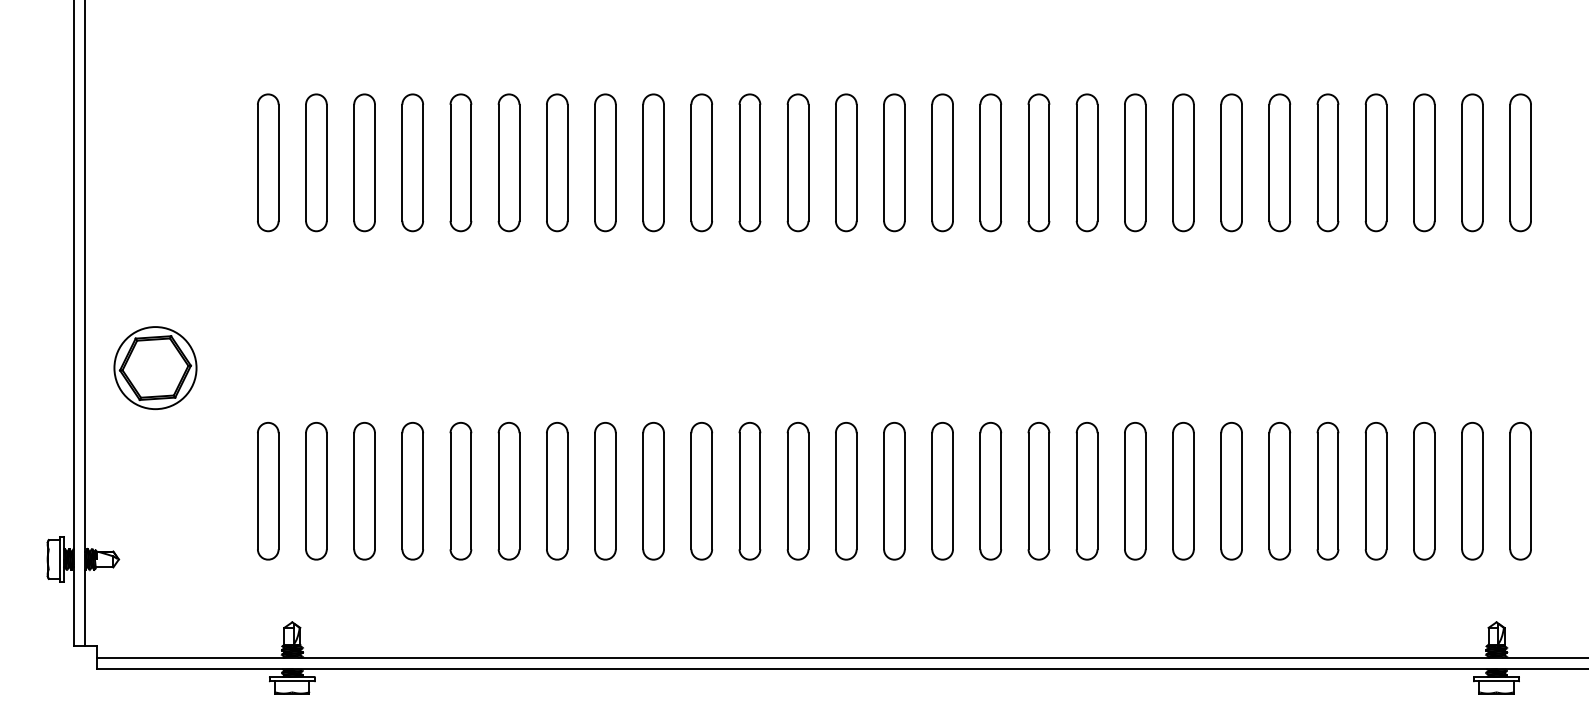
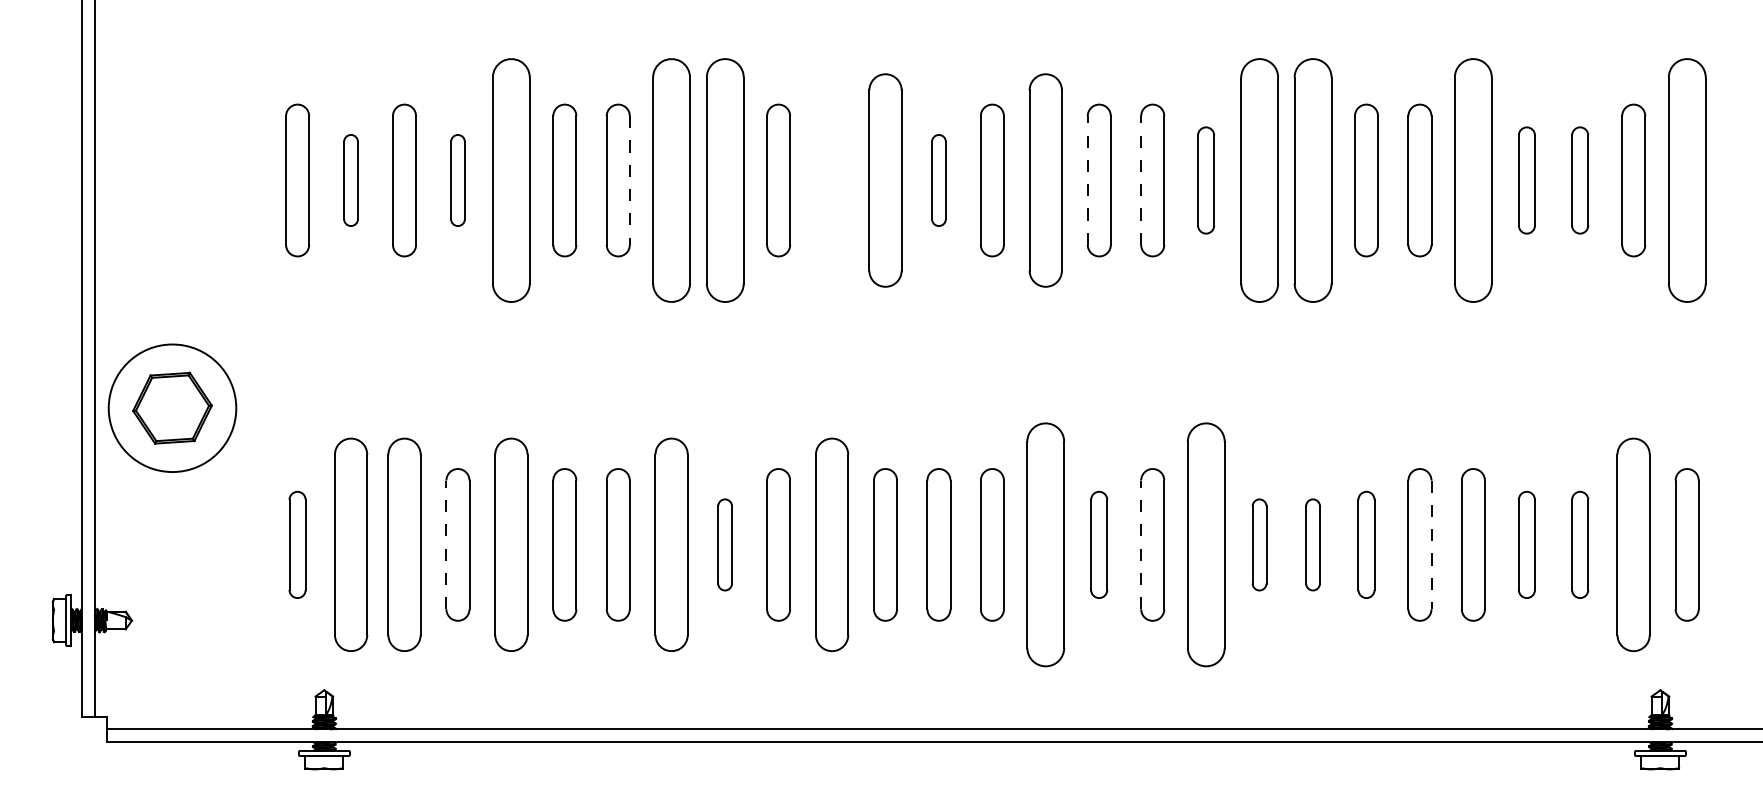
part: (315, 162) -> (350, 180), size x0.6
part: (412, 162) -> (457, 180), size x0.6
part: (461, 162) -> (511, 180), size x1.6
part: (605, 162) -> (671, 180), size x1.6
part: (652, 162) -> (724, 180), size x1.6
part: (749, 162) -> (831, 180), removed
part: (798, 162) -> (885, 180), size x1.4
part: (845, 162) -> (938, 180), size x0.6
part: (942, 162) -> (1045, 180), size x1.4
line: (980, 162) -> (1087, 180), solid -> dashed
line: (1028, 162) -> (1141, 180), solid -> dashed
part: (1086, 162) -> (1205, 180), size x0.7
part: (1135, 162) -> (1259, 180), size x1.6
part: (1182, 162) -> (1312, 180), size x1.6
part: (1328, 162) -> (1473, 180), size x1.6
part: (1375, 162) -> (1526, 180), size x0.7
part: (1423, 162) -> (1579, 180), size x0.7
part: (1520, 162) -> (1686, 180), size x1.6
line: (567, 163) -> (629, 181), solid -> dashed
circle: (155, 367) -> (172, 407), size x1.4
part: (268, 490) -> (297, 544), size x0.7
part: (315, 490) -> (350, 544), size x1.4
part: (364, 490) -> (404, 544), size x1.4
line: (402, 490) -> (446, 544), solid -> dashed
part: (461, 490) -> (511, 544), size x1.4
part: (605, 490) -> (671, 544), size x1.4
part: (652, 490) -> (724, 544), size x0.6
part: (749, 490) -> (831, 544), size x1.4
part: (942, 490) -> (1045, 544), size x1.6
part: (990, 490) -> (1098, 544), size x0.7
line: (1028, 490) -> (1141, 544), solid -> dashed
part: (1086, 490) -> (1205, 544), size x1.6
part: (1135, 490) -> (1259, 544), size x0.6
part: (1182, 490) -> (1312, 544), size x0.6
part: (1231, 490) -> (1366, 544), size x0.7
part: (1375, 490) -> (1526, 544), size x0.7
part: (1423, 490) -> (1579, 544), size x0.7
part: (1472, 490) -> (1633, 544), size x1.4
line: (1290, 491) -> (1431, 545), solid -> dashed

